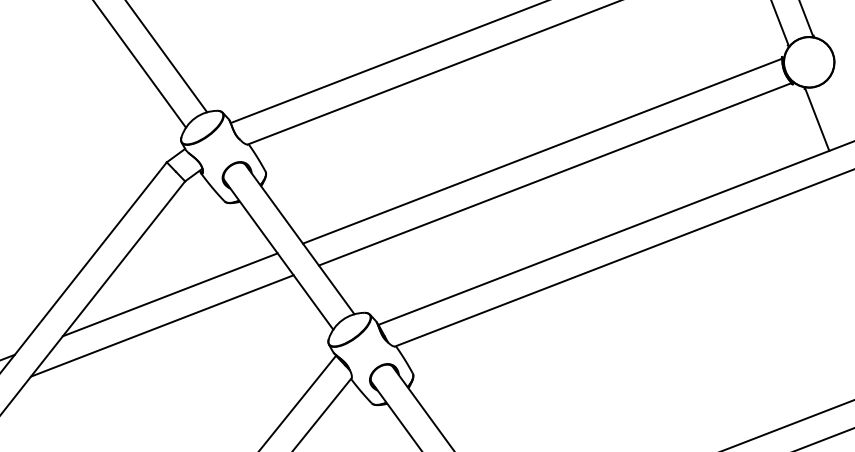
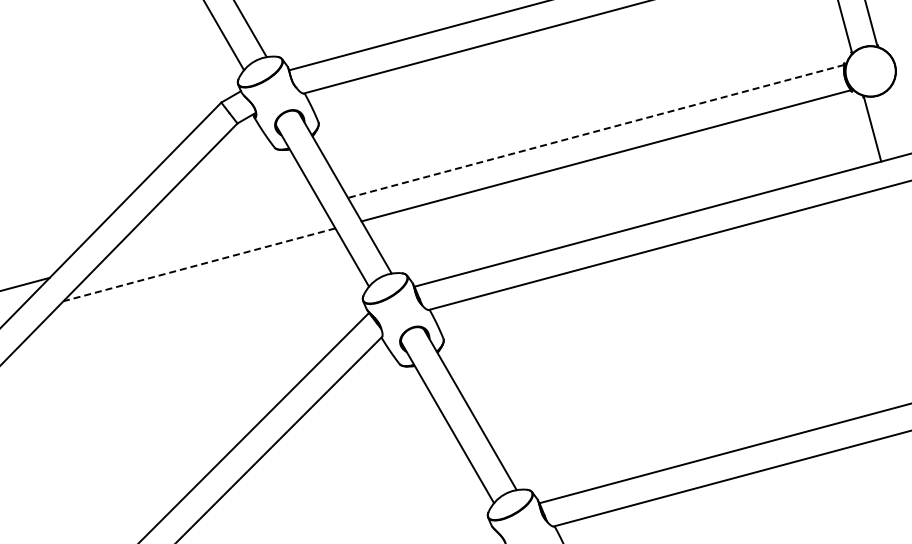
line: (542, 151) -> (596, 131), solid -> dashed
line: (170, 294) -> (210, 234), removed
line: (162, 325) -> (199, 264), solid -> dashed

